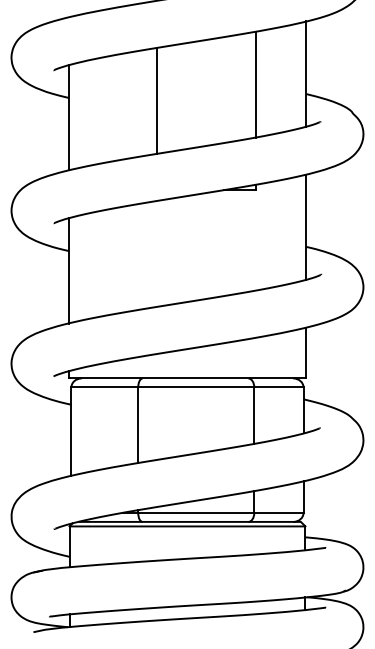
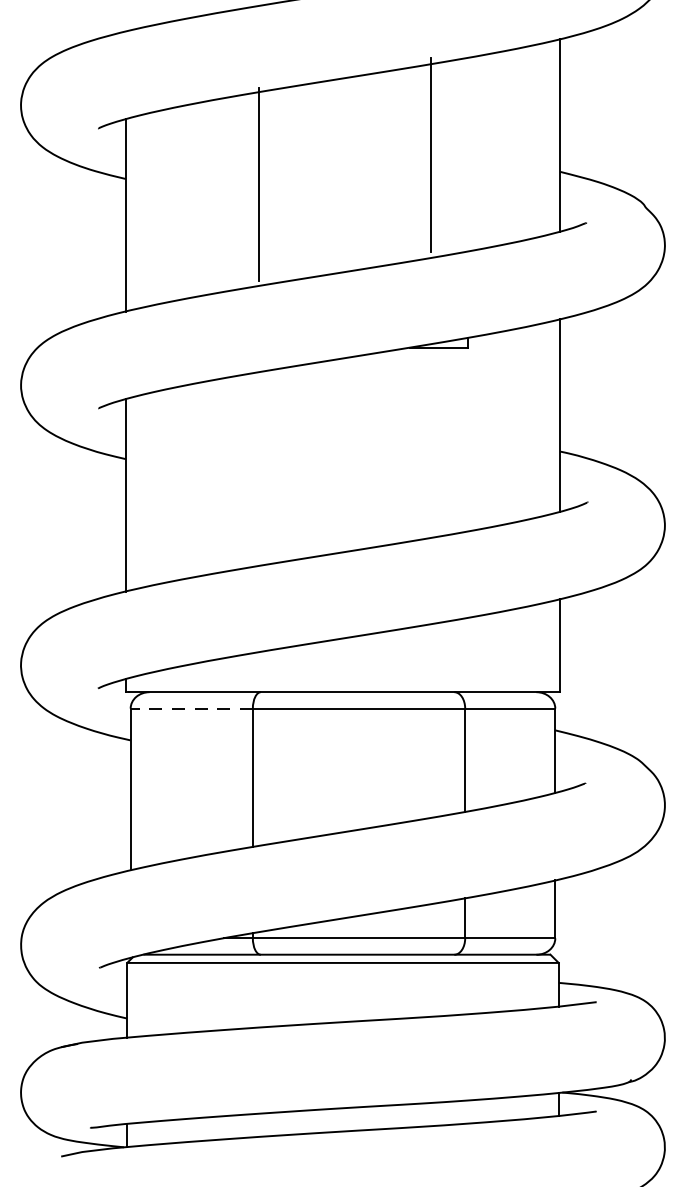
line: (255, 84) -> (430, 154), moved
line: (156, 100) -> (258, 183), moved
line: (104, 387) -> (191, 708), solid -> dashed

